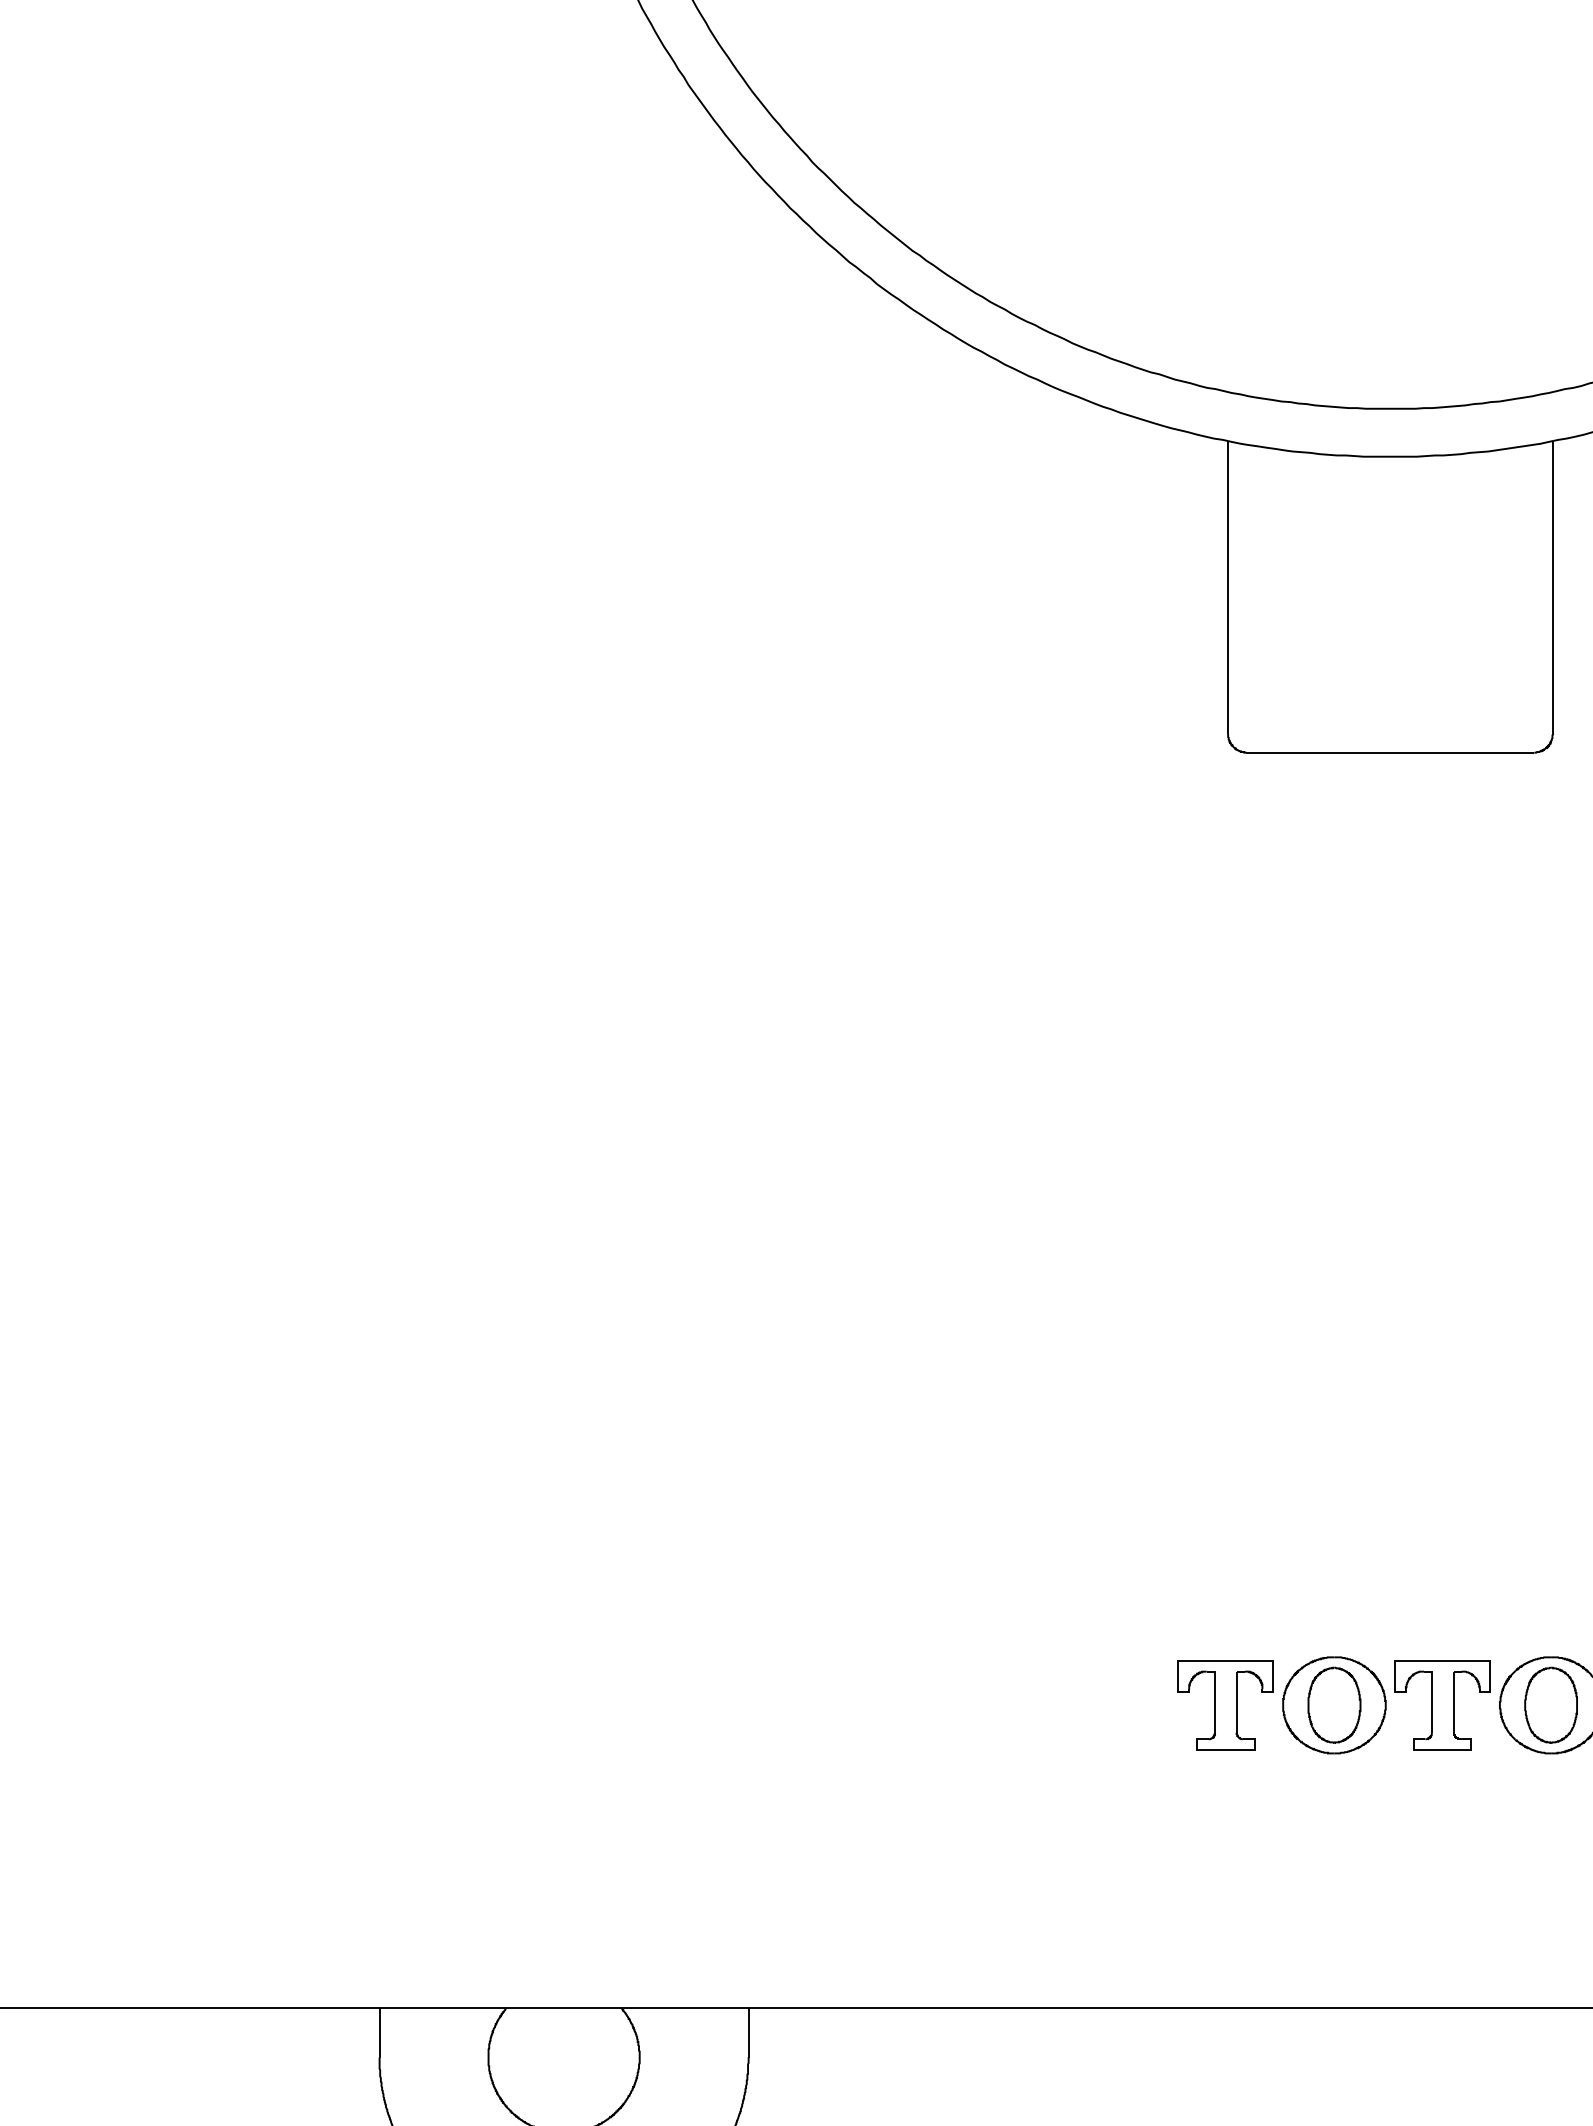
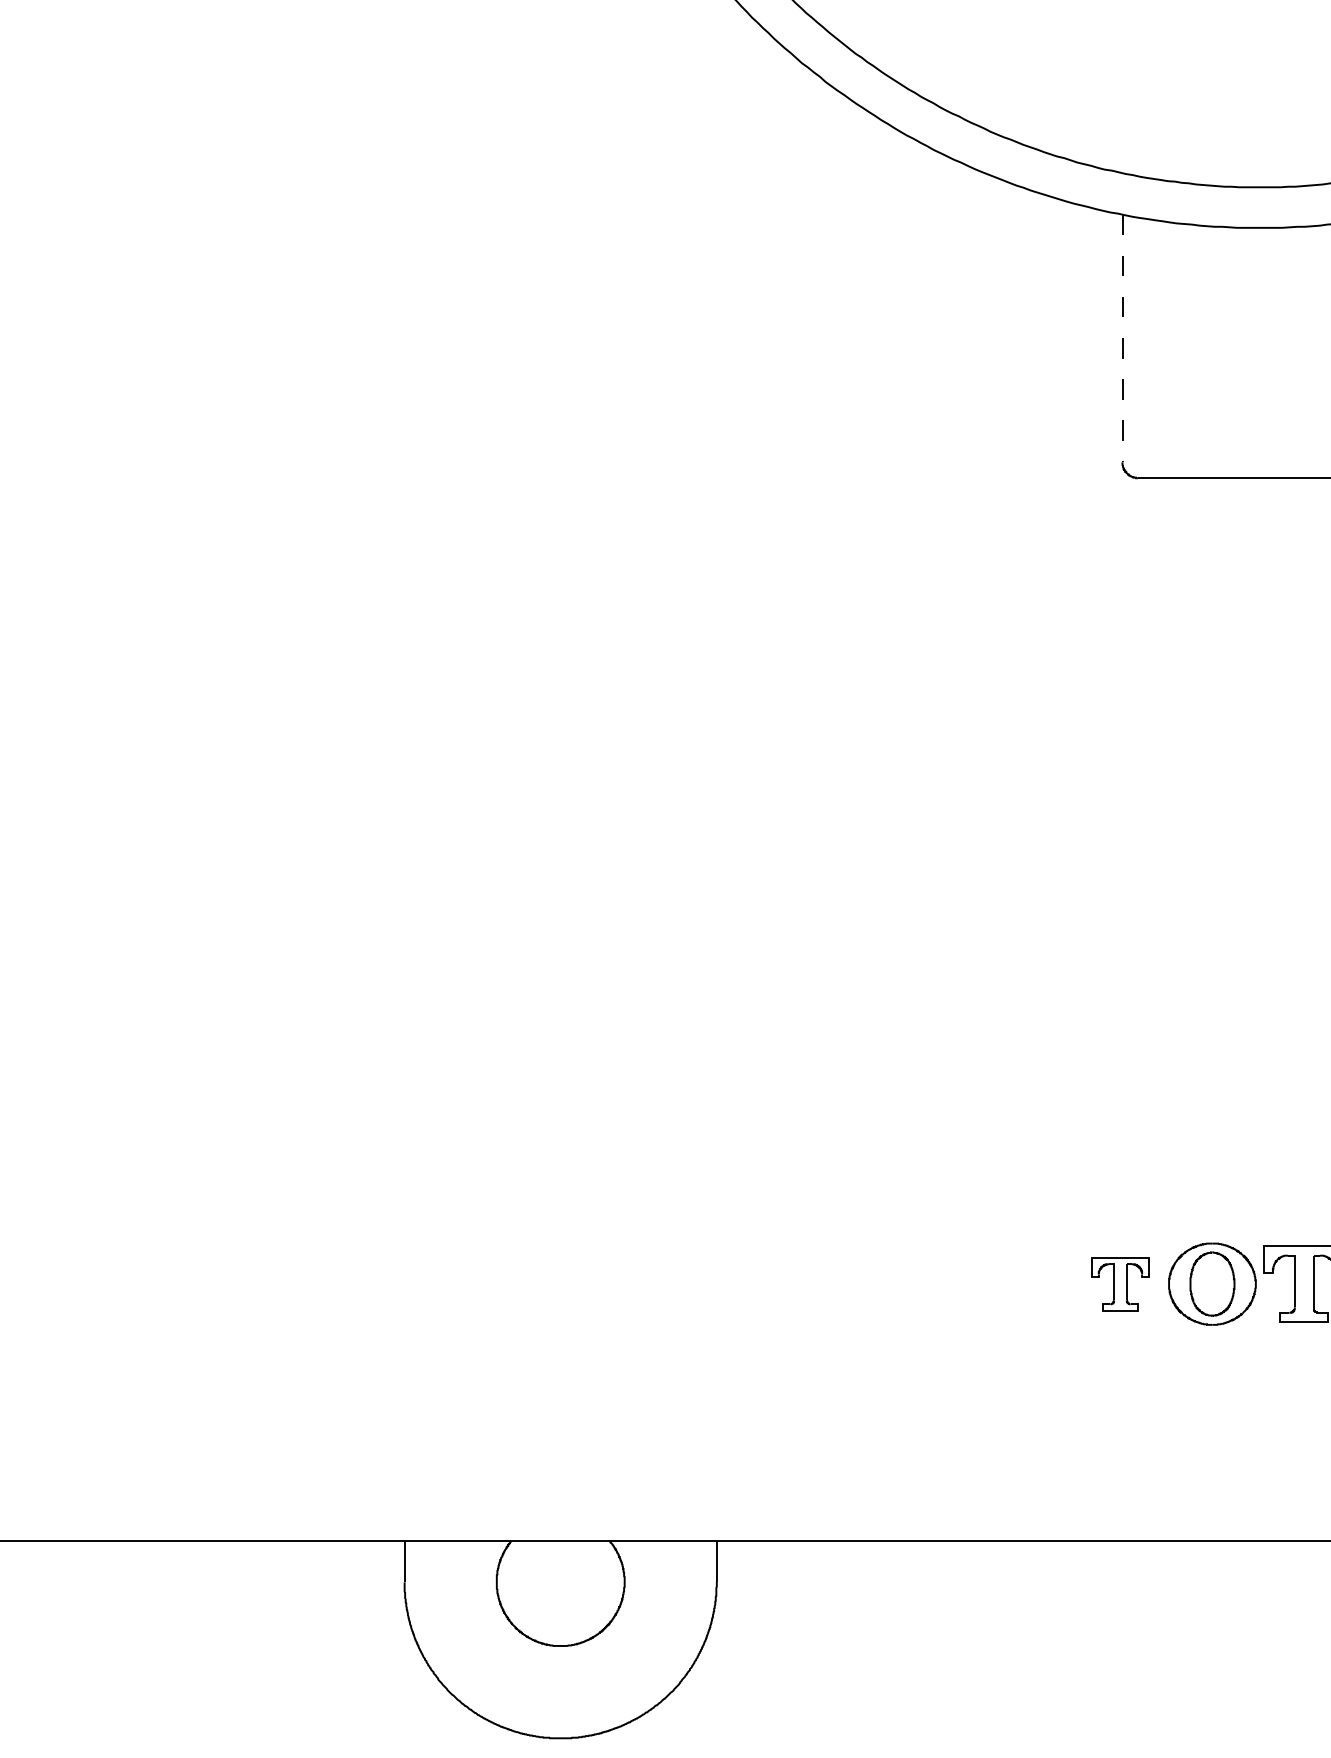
line: (1228, 588) -> (1122, 339), solid -> dashed
part: (1225, 1705) -> (1120, 1284), size x0.7

